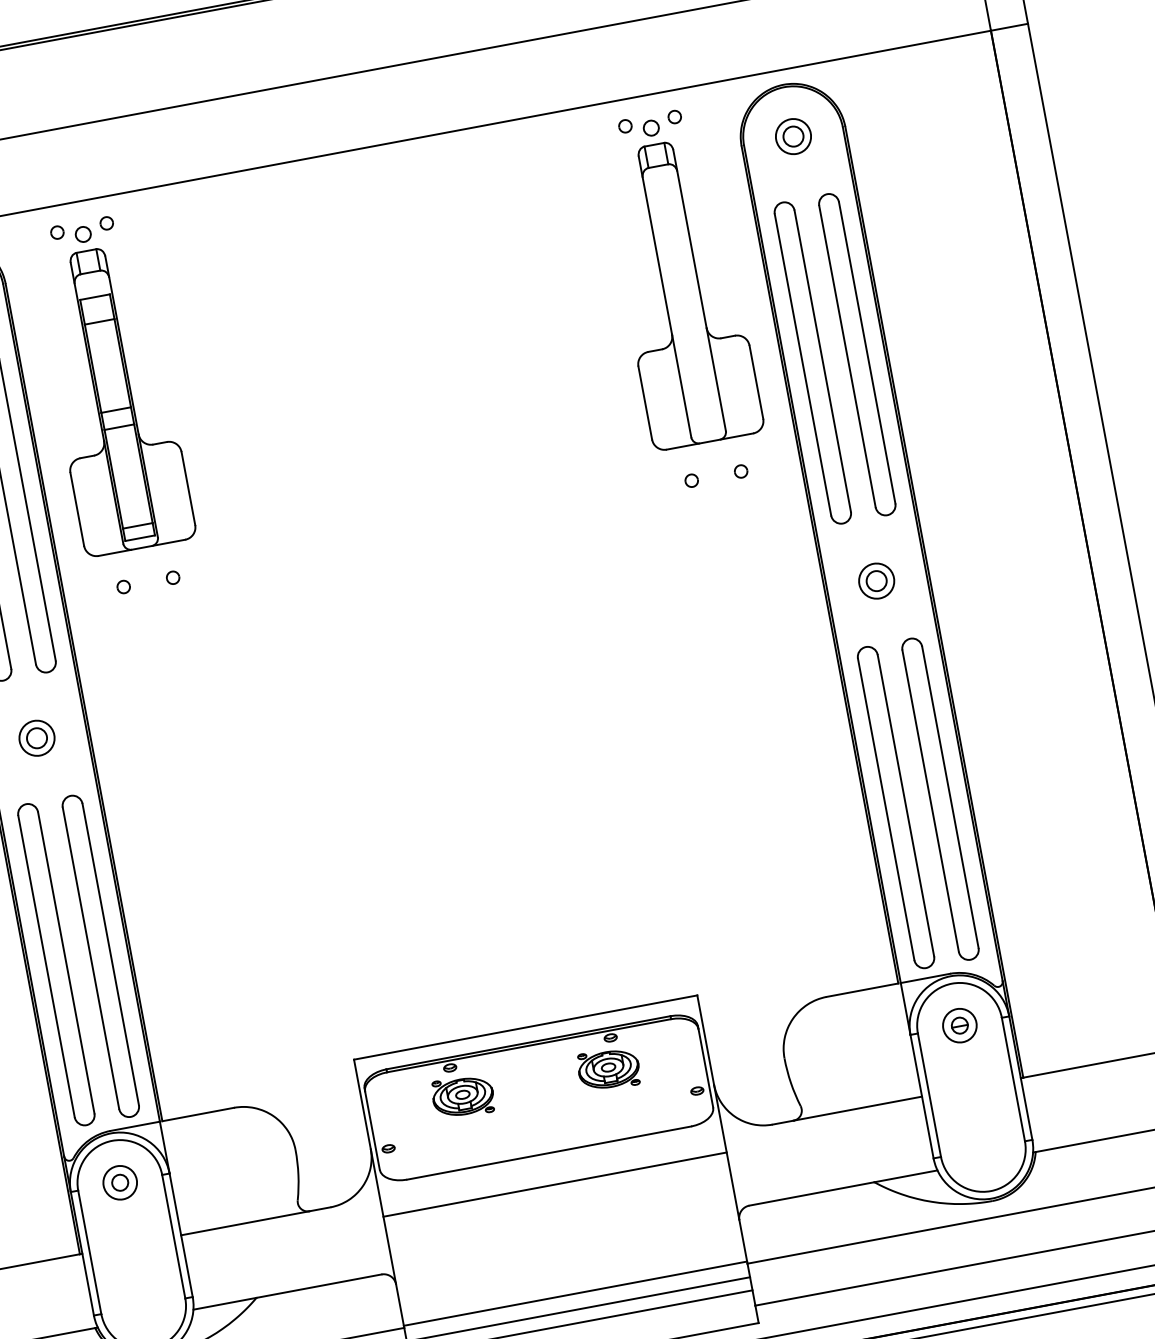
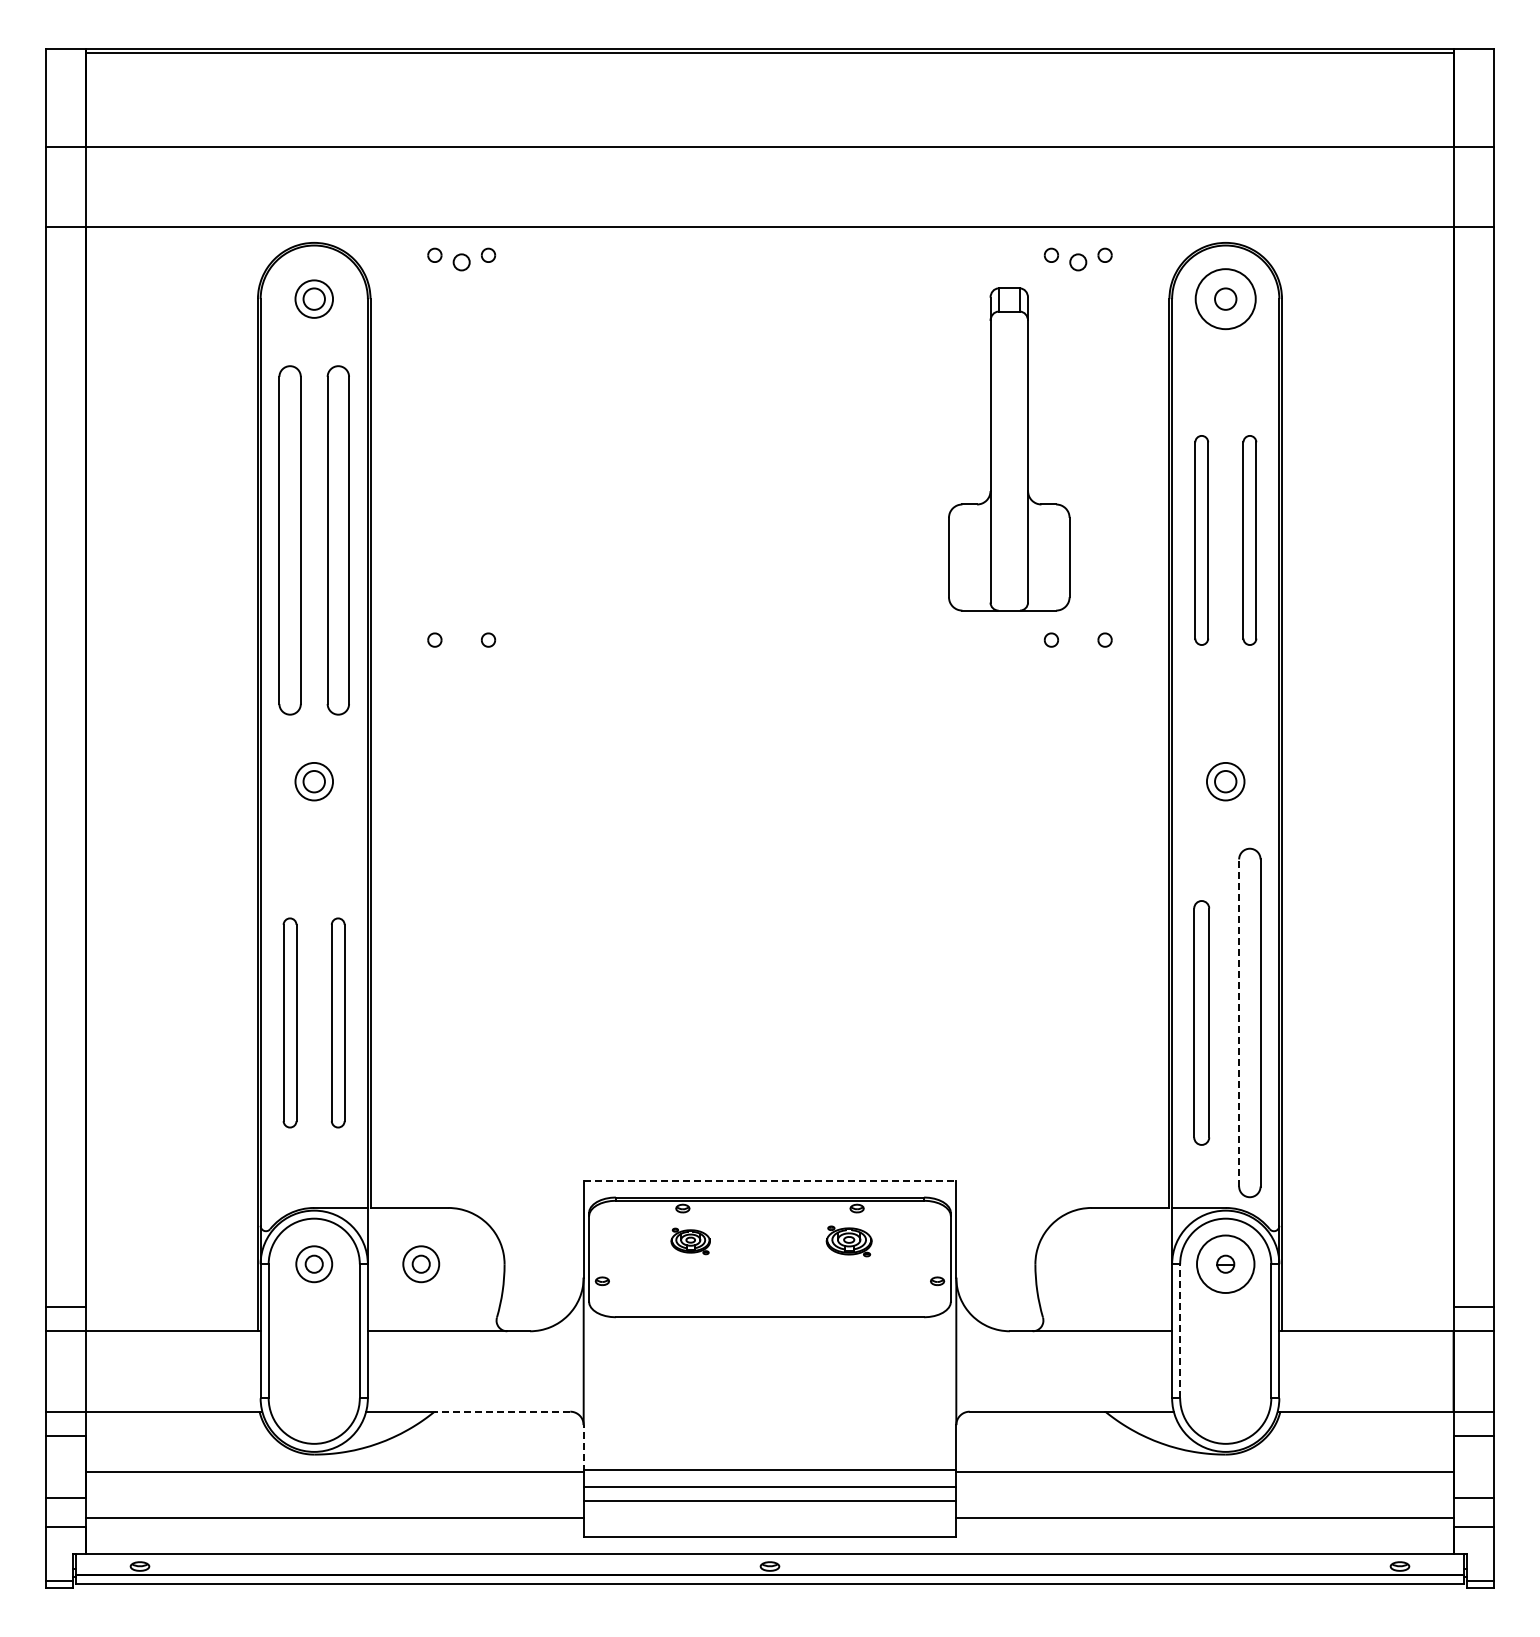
circle: (793, 136) -> (1225, 298), size x1.6
part: (682, 293) -> (1009, 449), moved
part: (856, 354) -> (1249, 540), size x0.6
part: (812, 363) -> (1201, 540), size x0.6
part: (114, 399) -> (461, 441), removed
line: (930, 800) -> (1239, 1022), solid -> dashed
part: (895, 807) -> (1201, 1022), size x0.7
part: (99, 956) -> (337, 1022), size x0.6
part: (55, 964) -> (289, 1022), size x0.6
circle: (959, 1025) -> (1225, 1264), size x1.6
line: (526, 1027) -> (770, 1181), solid -> dashed
part: (609, 1069) -> (849, 1241), size x0.7
line: (929, 1094) -> (1180, 1330), solid -> dashed
part: (462, 1096) -> (690, 1241), size x0.6
part: (219, 1164) -> (421, 1264), added
line: (554, 1184) -> (769, 1351), removed
line: (319, 1285) -> (502, 1411), solid -> dashed
line: (400, 1306) -> (583, 1448), solid -> dashed

